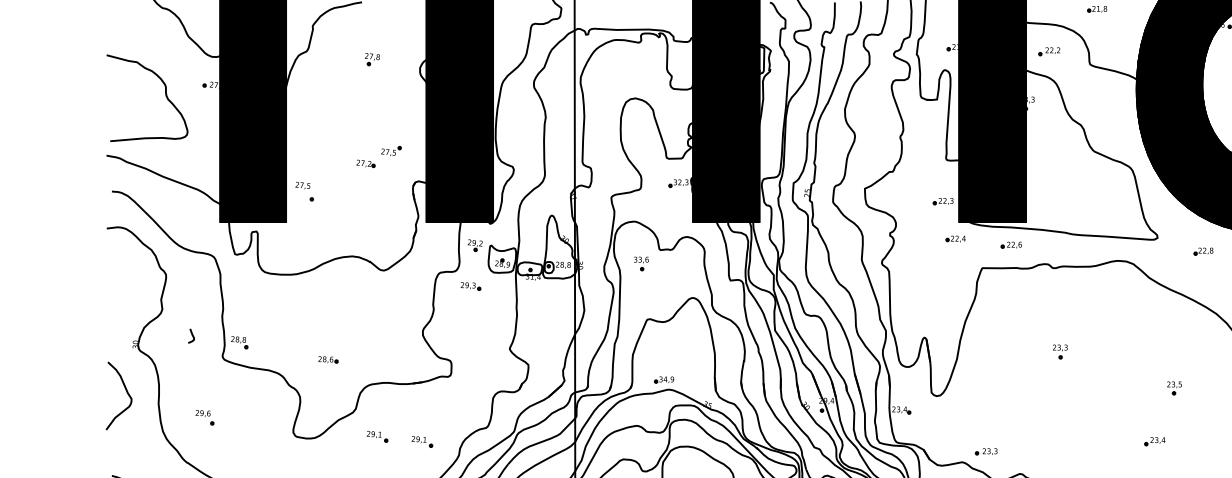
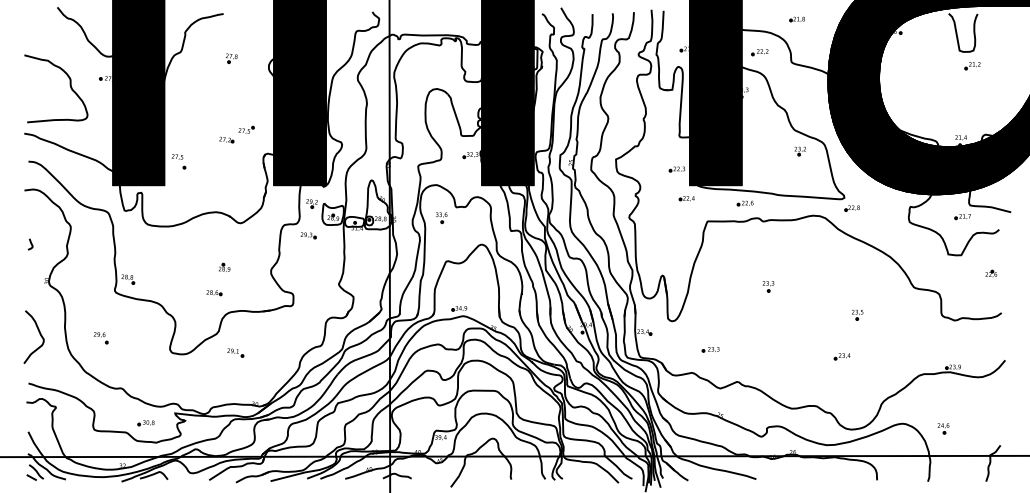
part: (1100, 178) -> (799, 151), added
part: (1010, 245) -> (744, 203), moved
part: (1202, 251) -> (851, 208), moved
part: (363, 325) -> (224, 266), added
curve: (191, 336) -> (30, 244), moved
part: (328, 360) -> (214, 293), moved
curve: (126, 392) -> (39, 334), moved
part: (422, 441) -> (270, 356), removed
part: (985, 451) -> (710, 349), moved

